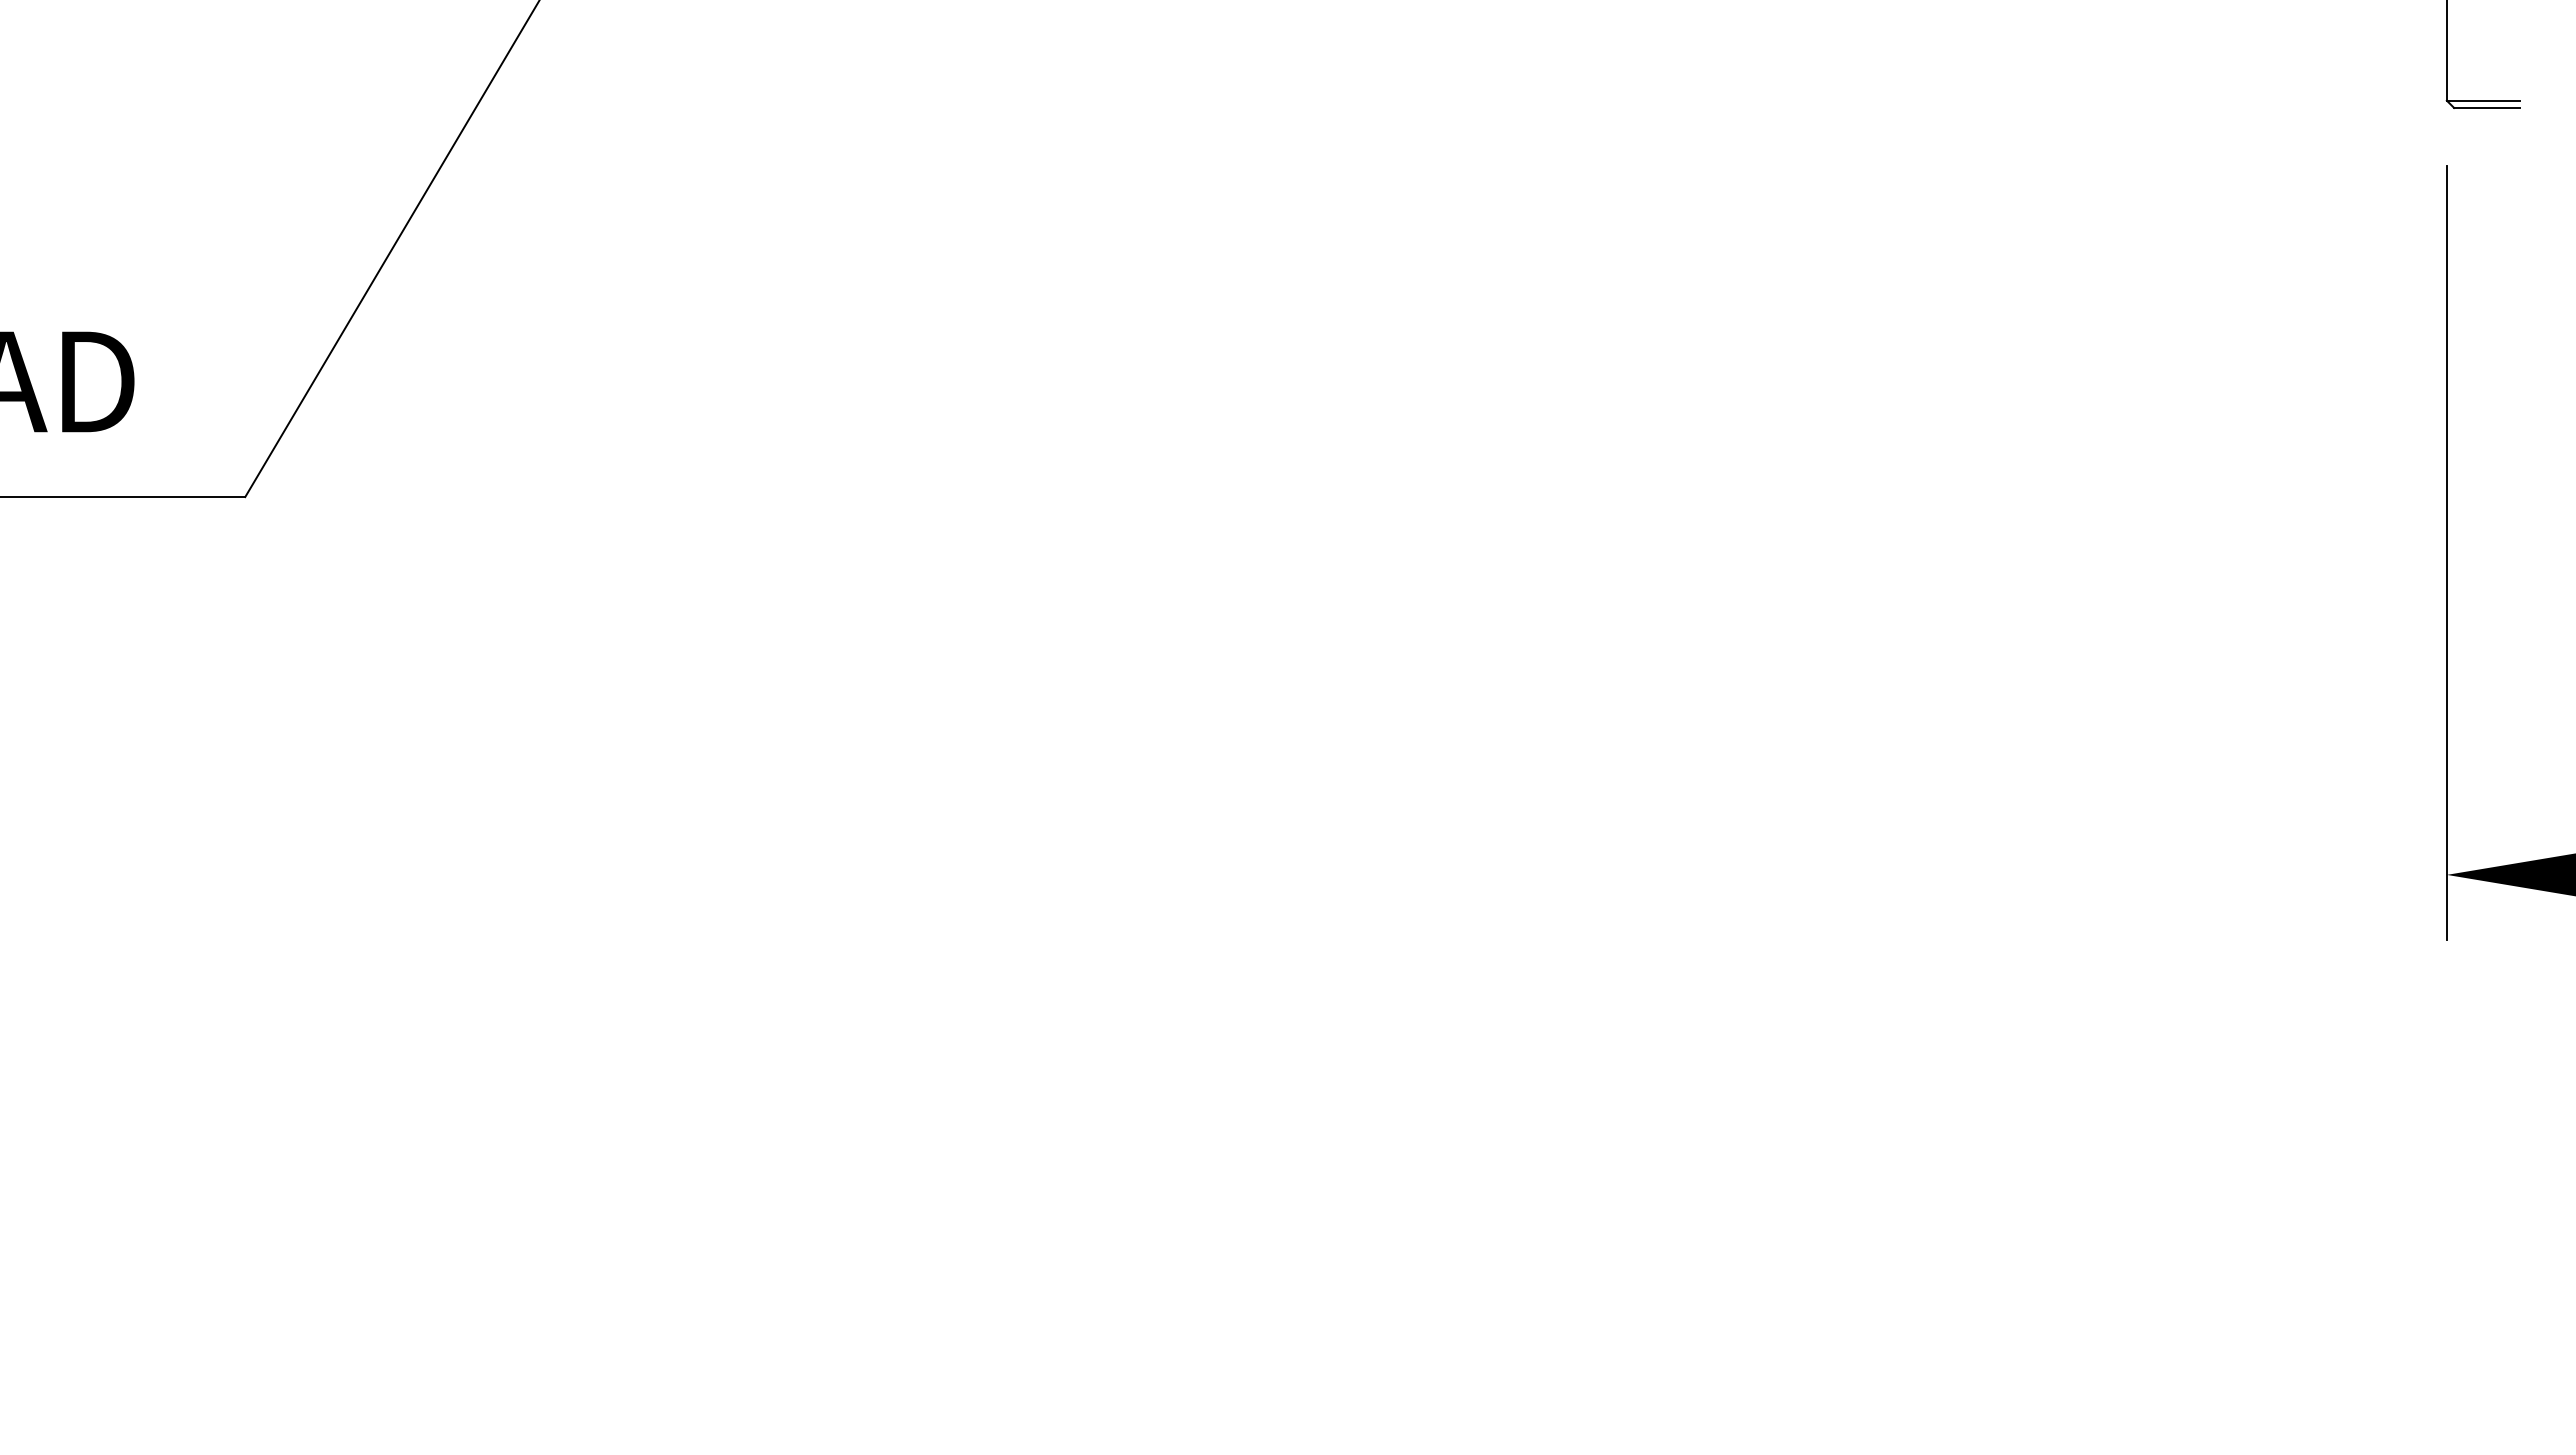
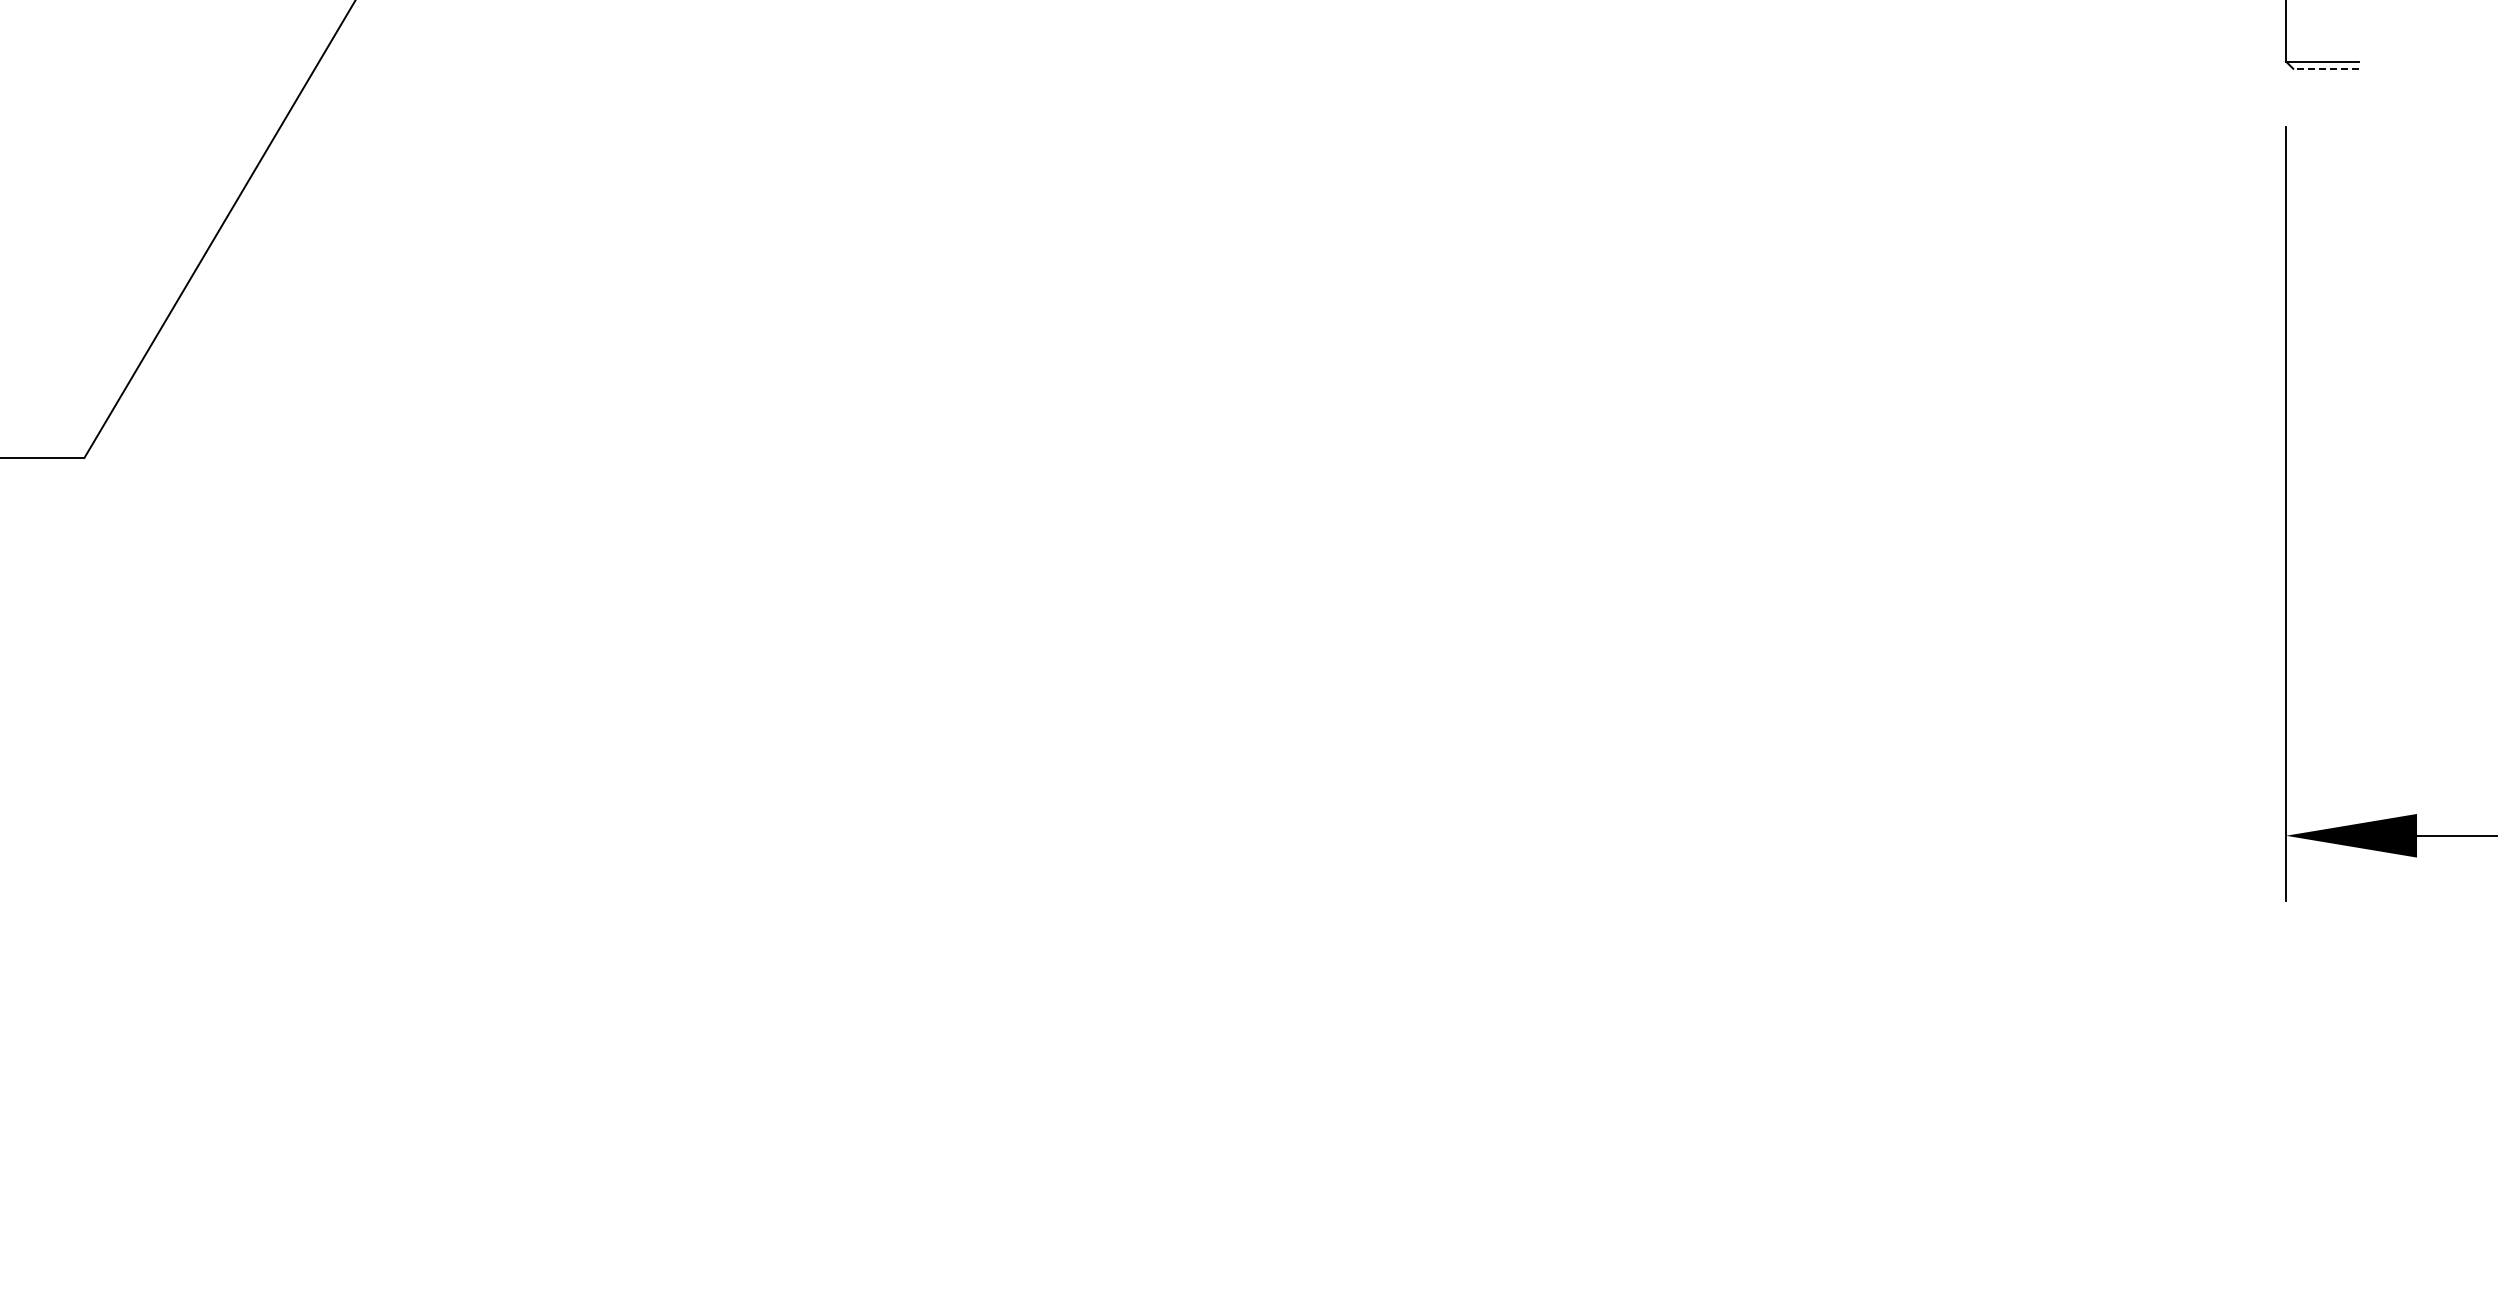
line: (2486, 107) -> (2325, 68), solid -> dashed

